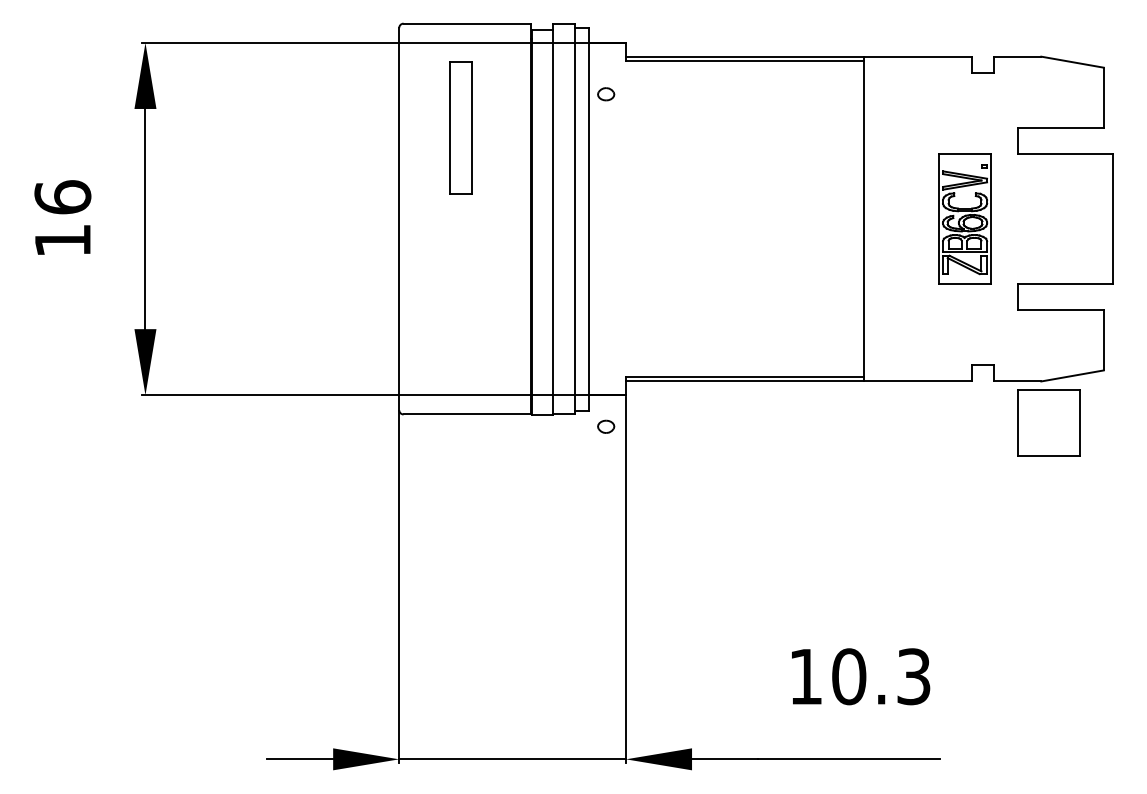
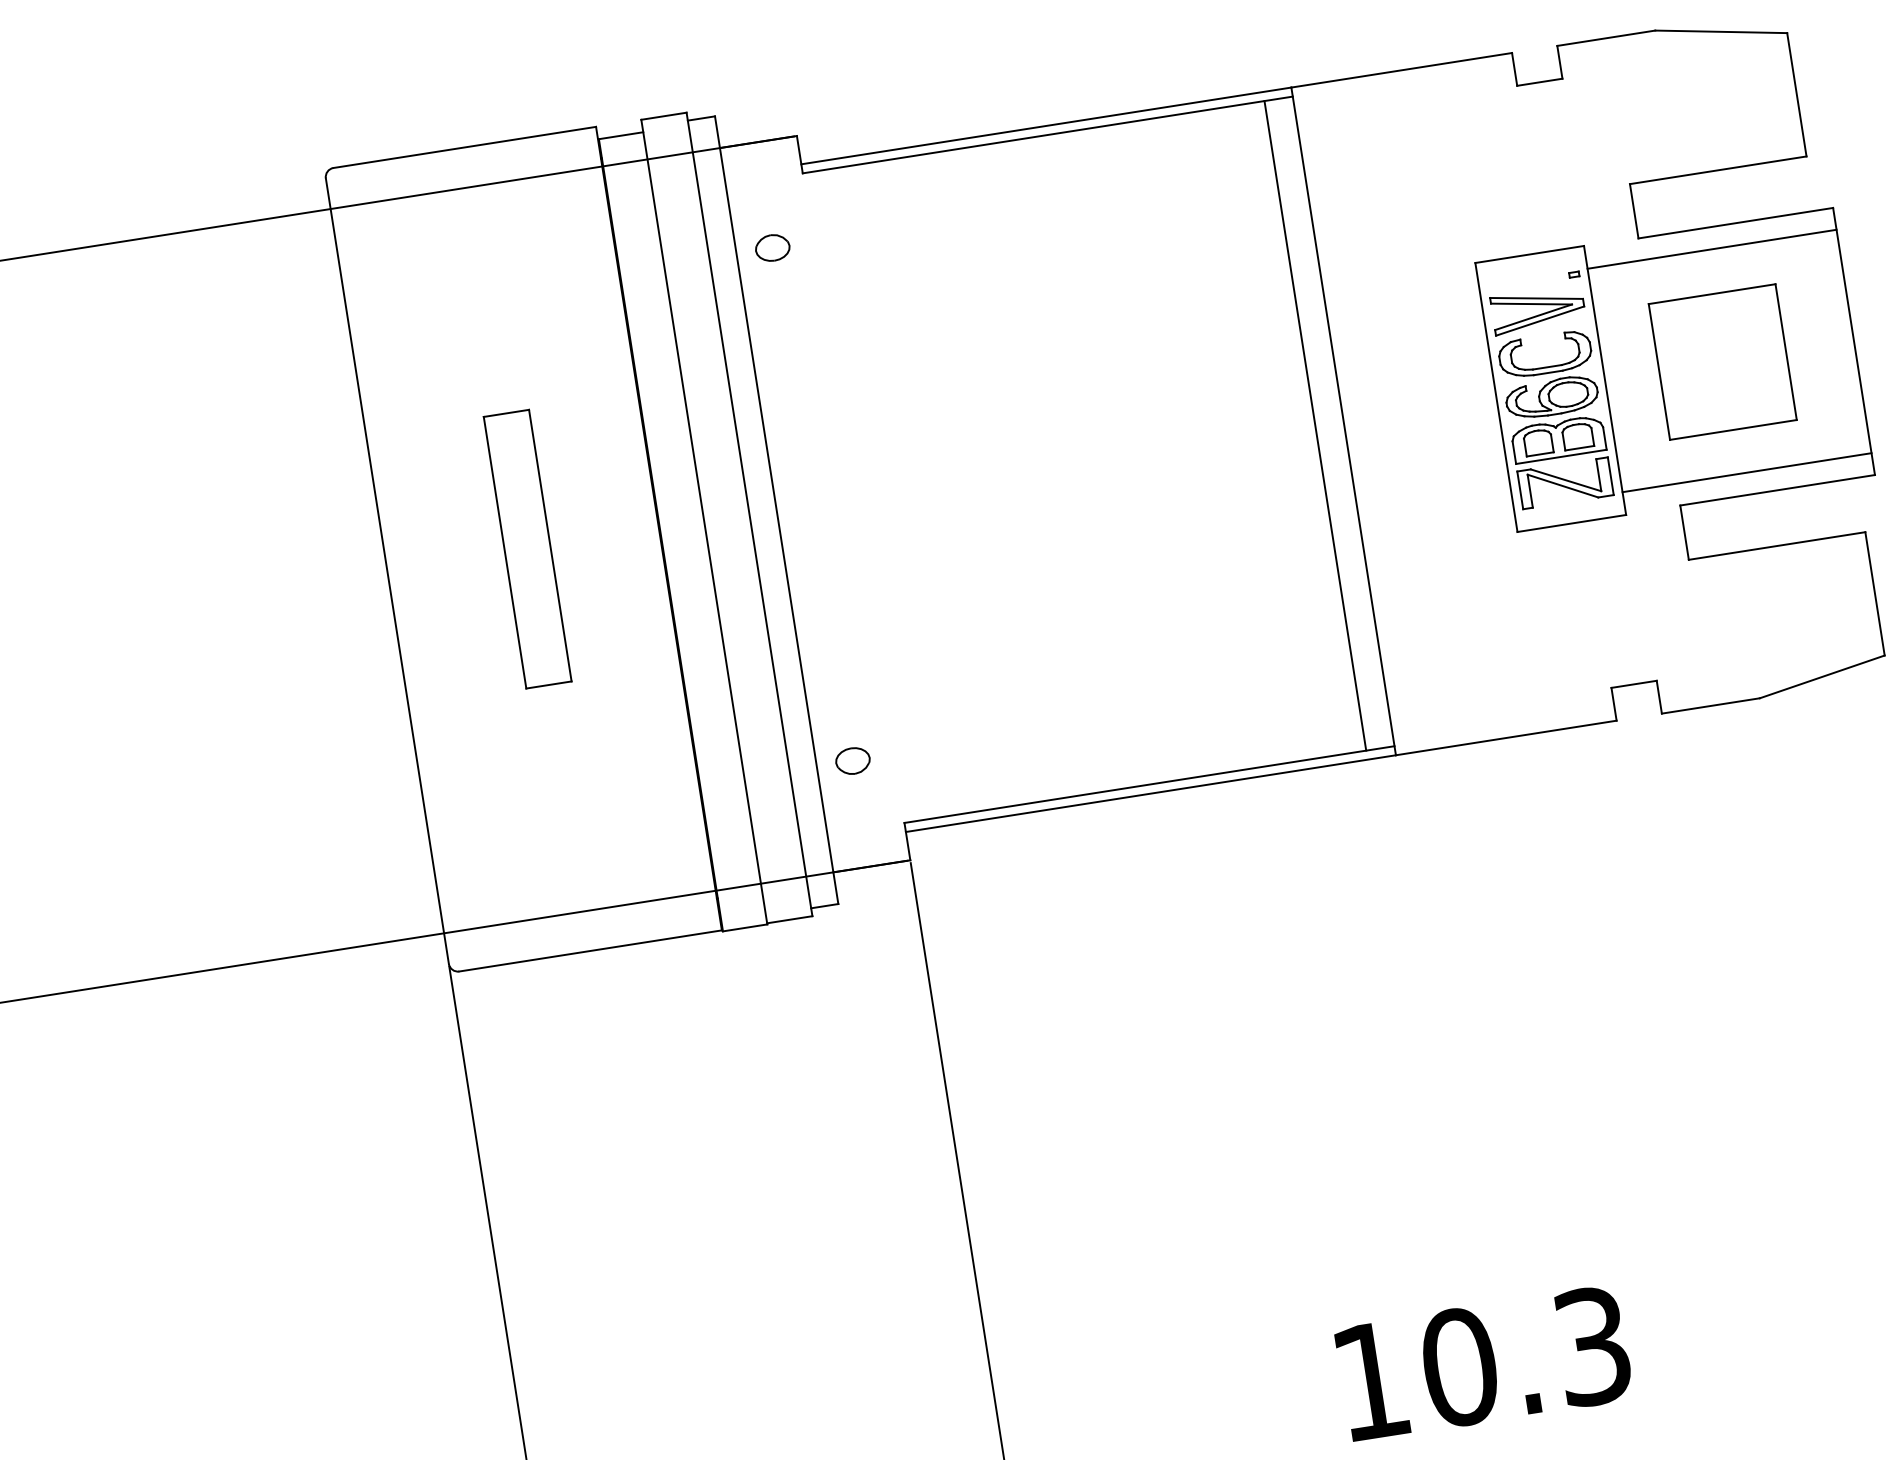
part: (460, 127) -> (525, 548), moved
line: (1051, 164) -> (1710, 248), added
line: (850, 219) -> (1315, 426), added
line: (1051, 273) -> (1745, 473), added
part: (1048, 422) -> (1722, 360), moved
part: (606, 426) -> (853, 760), moved

